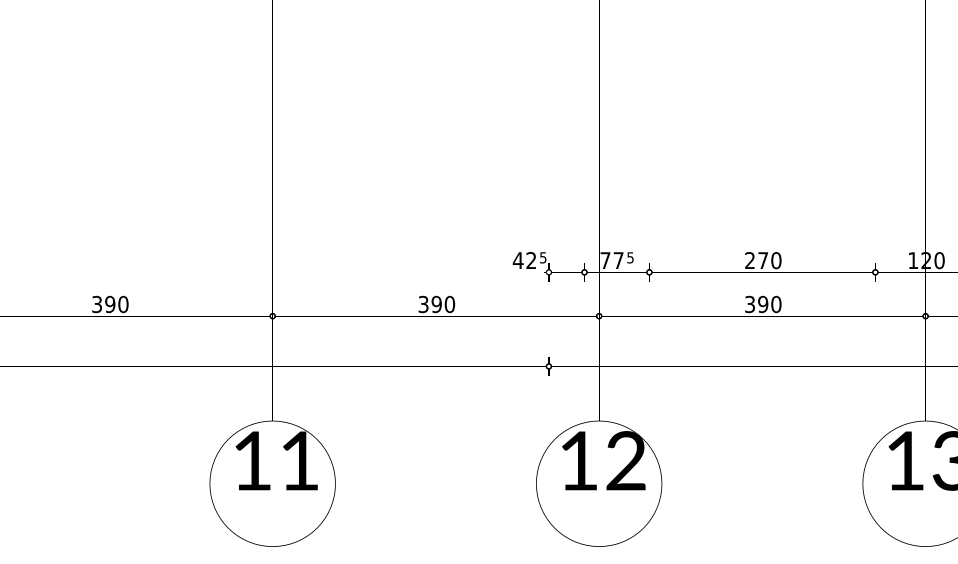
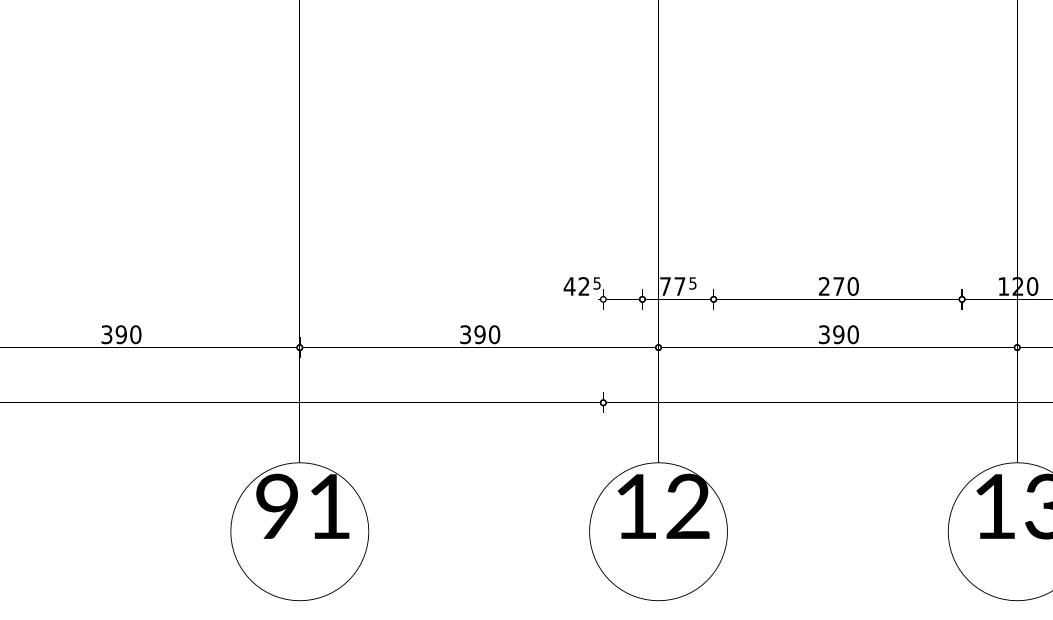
text: (251, 460) -> (276, 506), 11 -> 91

